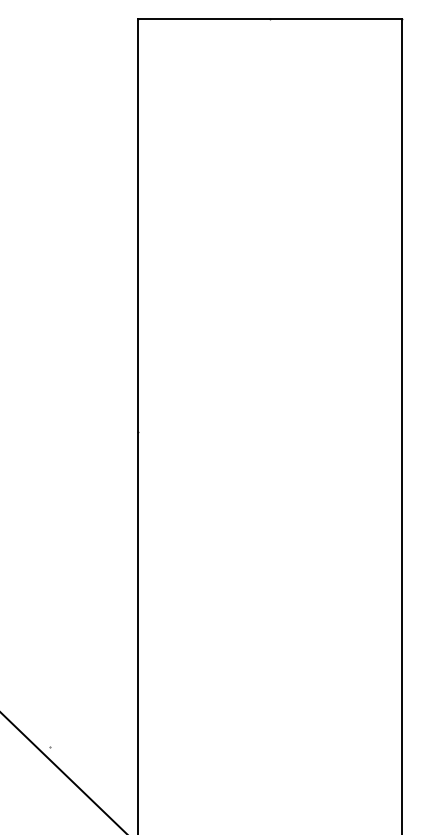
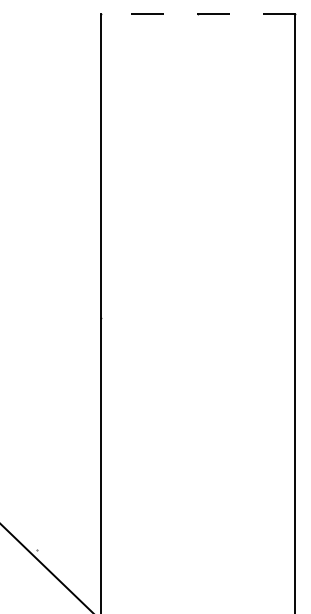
line: (268, 19) -> (197, 14), solid -> dashed

